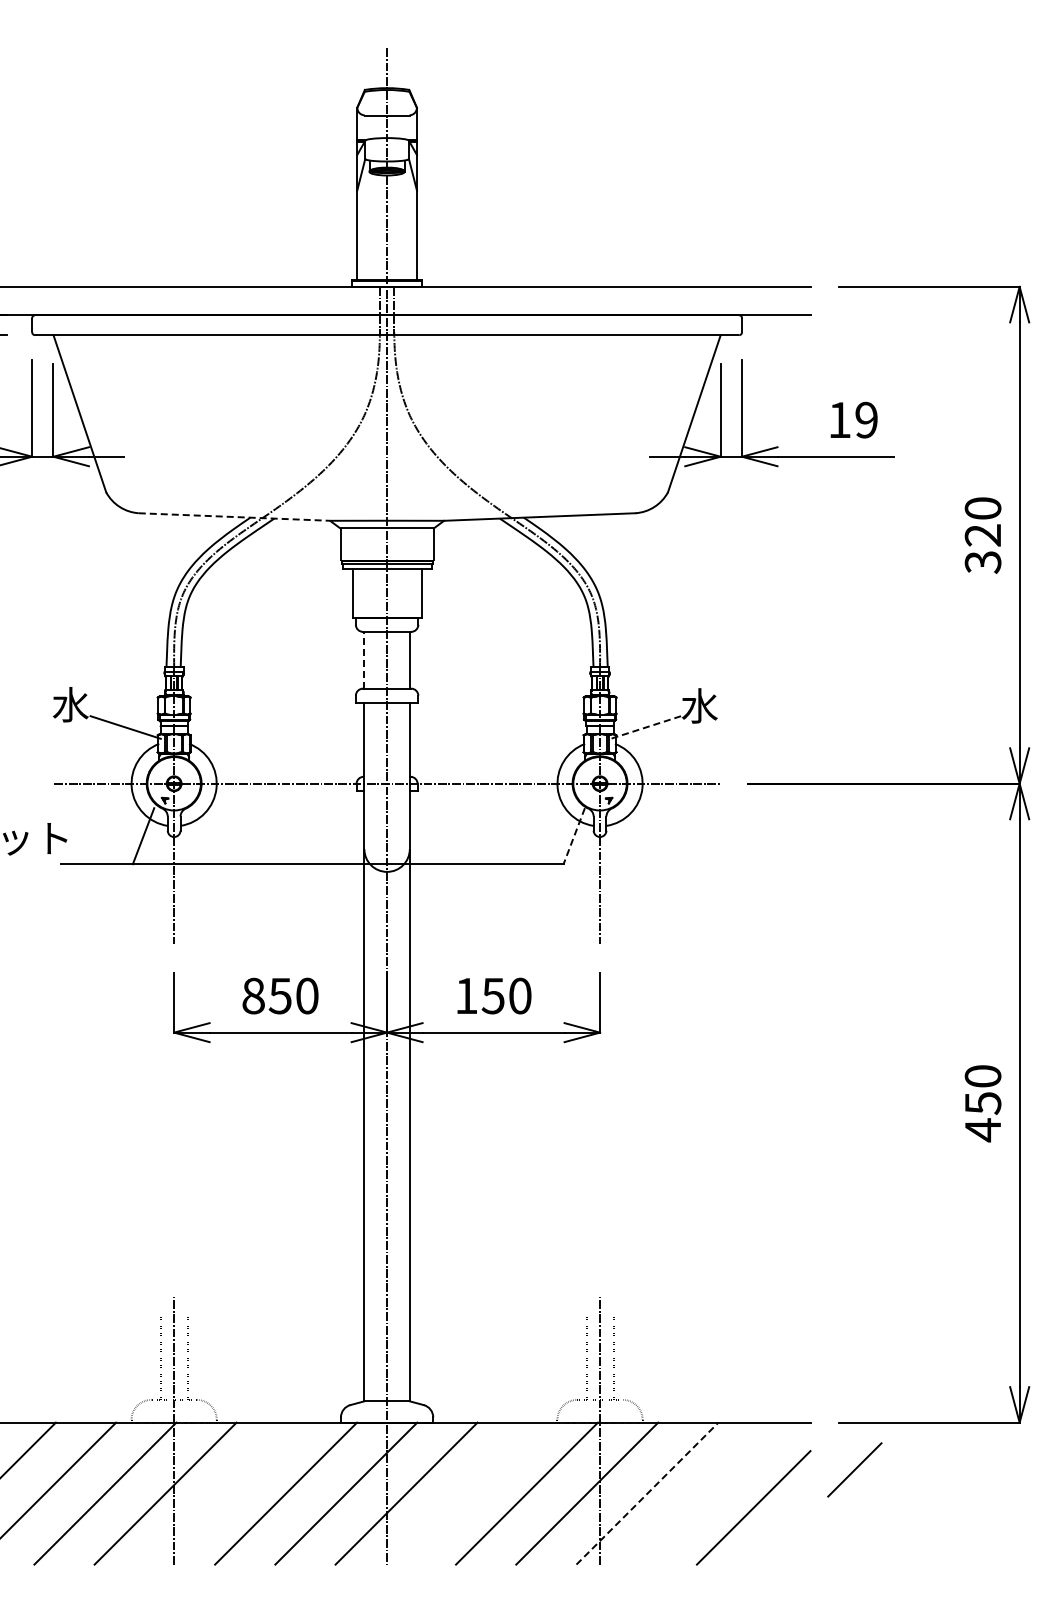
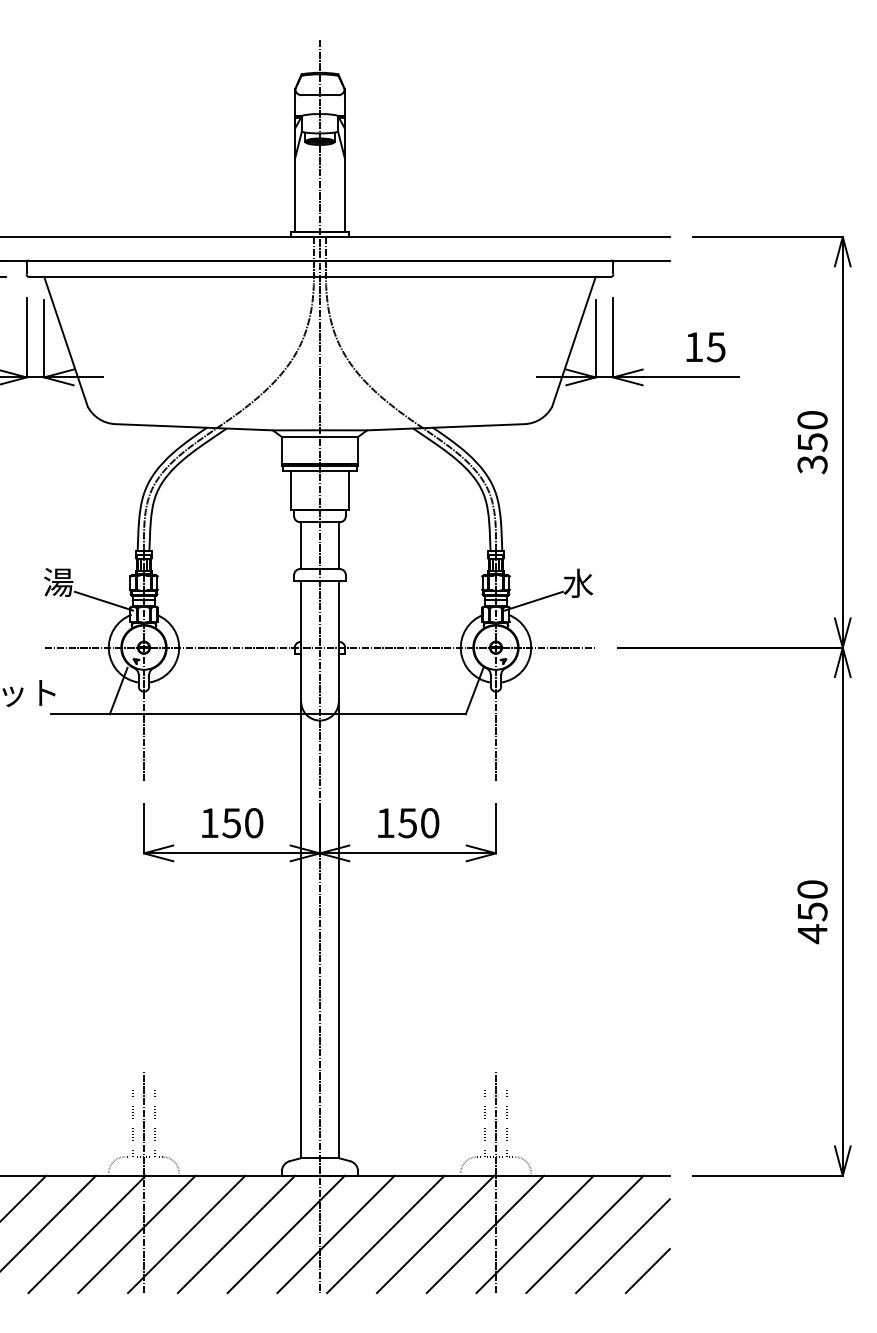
text: (866, 419) -> (716, 346), 19 -> 15
line: (234, 517) -> (193, 427), dashed -> solid
text: (982, 535) -> (812, 442), 320 -> 350
line: (364, 659) -> (301, 545), dashed -> solid
text: (70, 704) -> (58, 582), 水 -> 湯
line: (645, 727) -> (533, 601), dashed -> solid
line: (574, 836) -> (474, 691), dashed -> solid
text: (253, 995) -> (209, 822), 850 -> 150
line: (854, 1469) -> (647, 1270), moved
line: (225, 1493) -> (186, 1234), added
line: (466, 1493) -> (385, 1234), added
line: (647, 1493) -> (535, 1234), dashed -> solid
line: (707, 1493) -> (584, 1234), added

